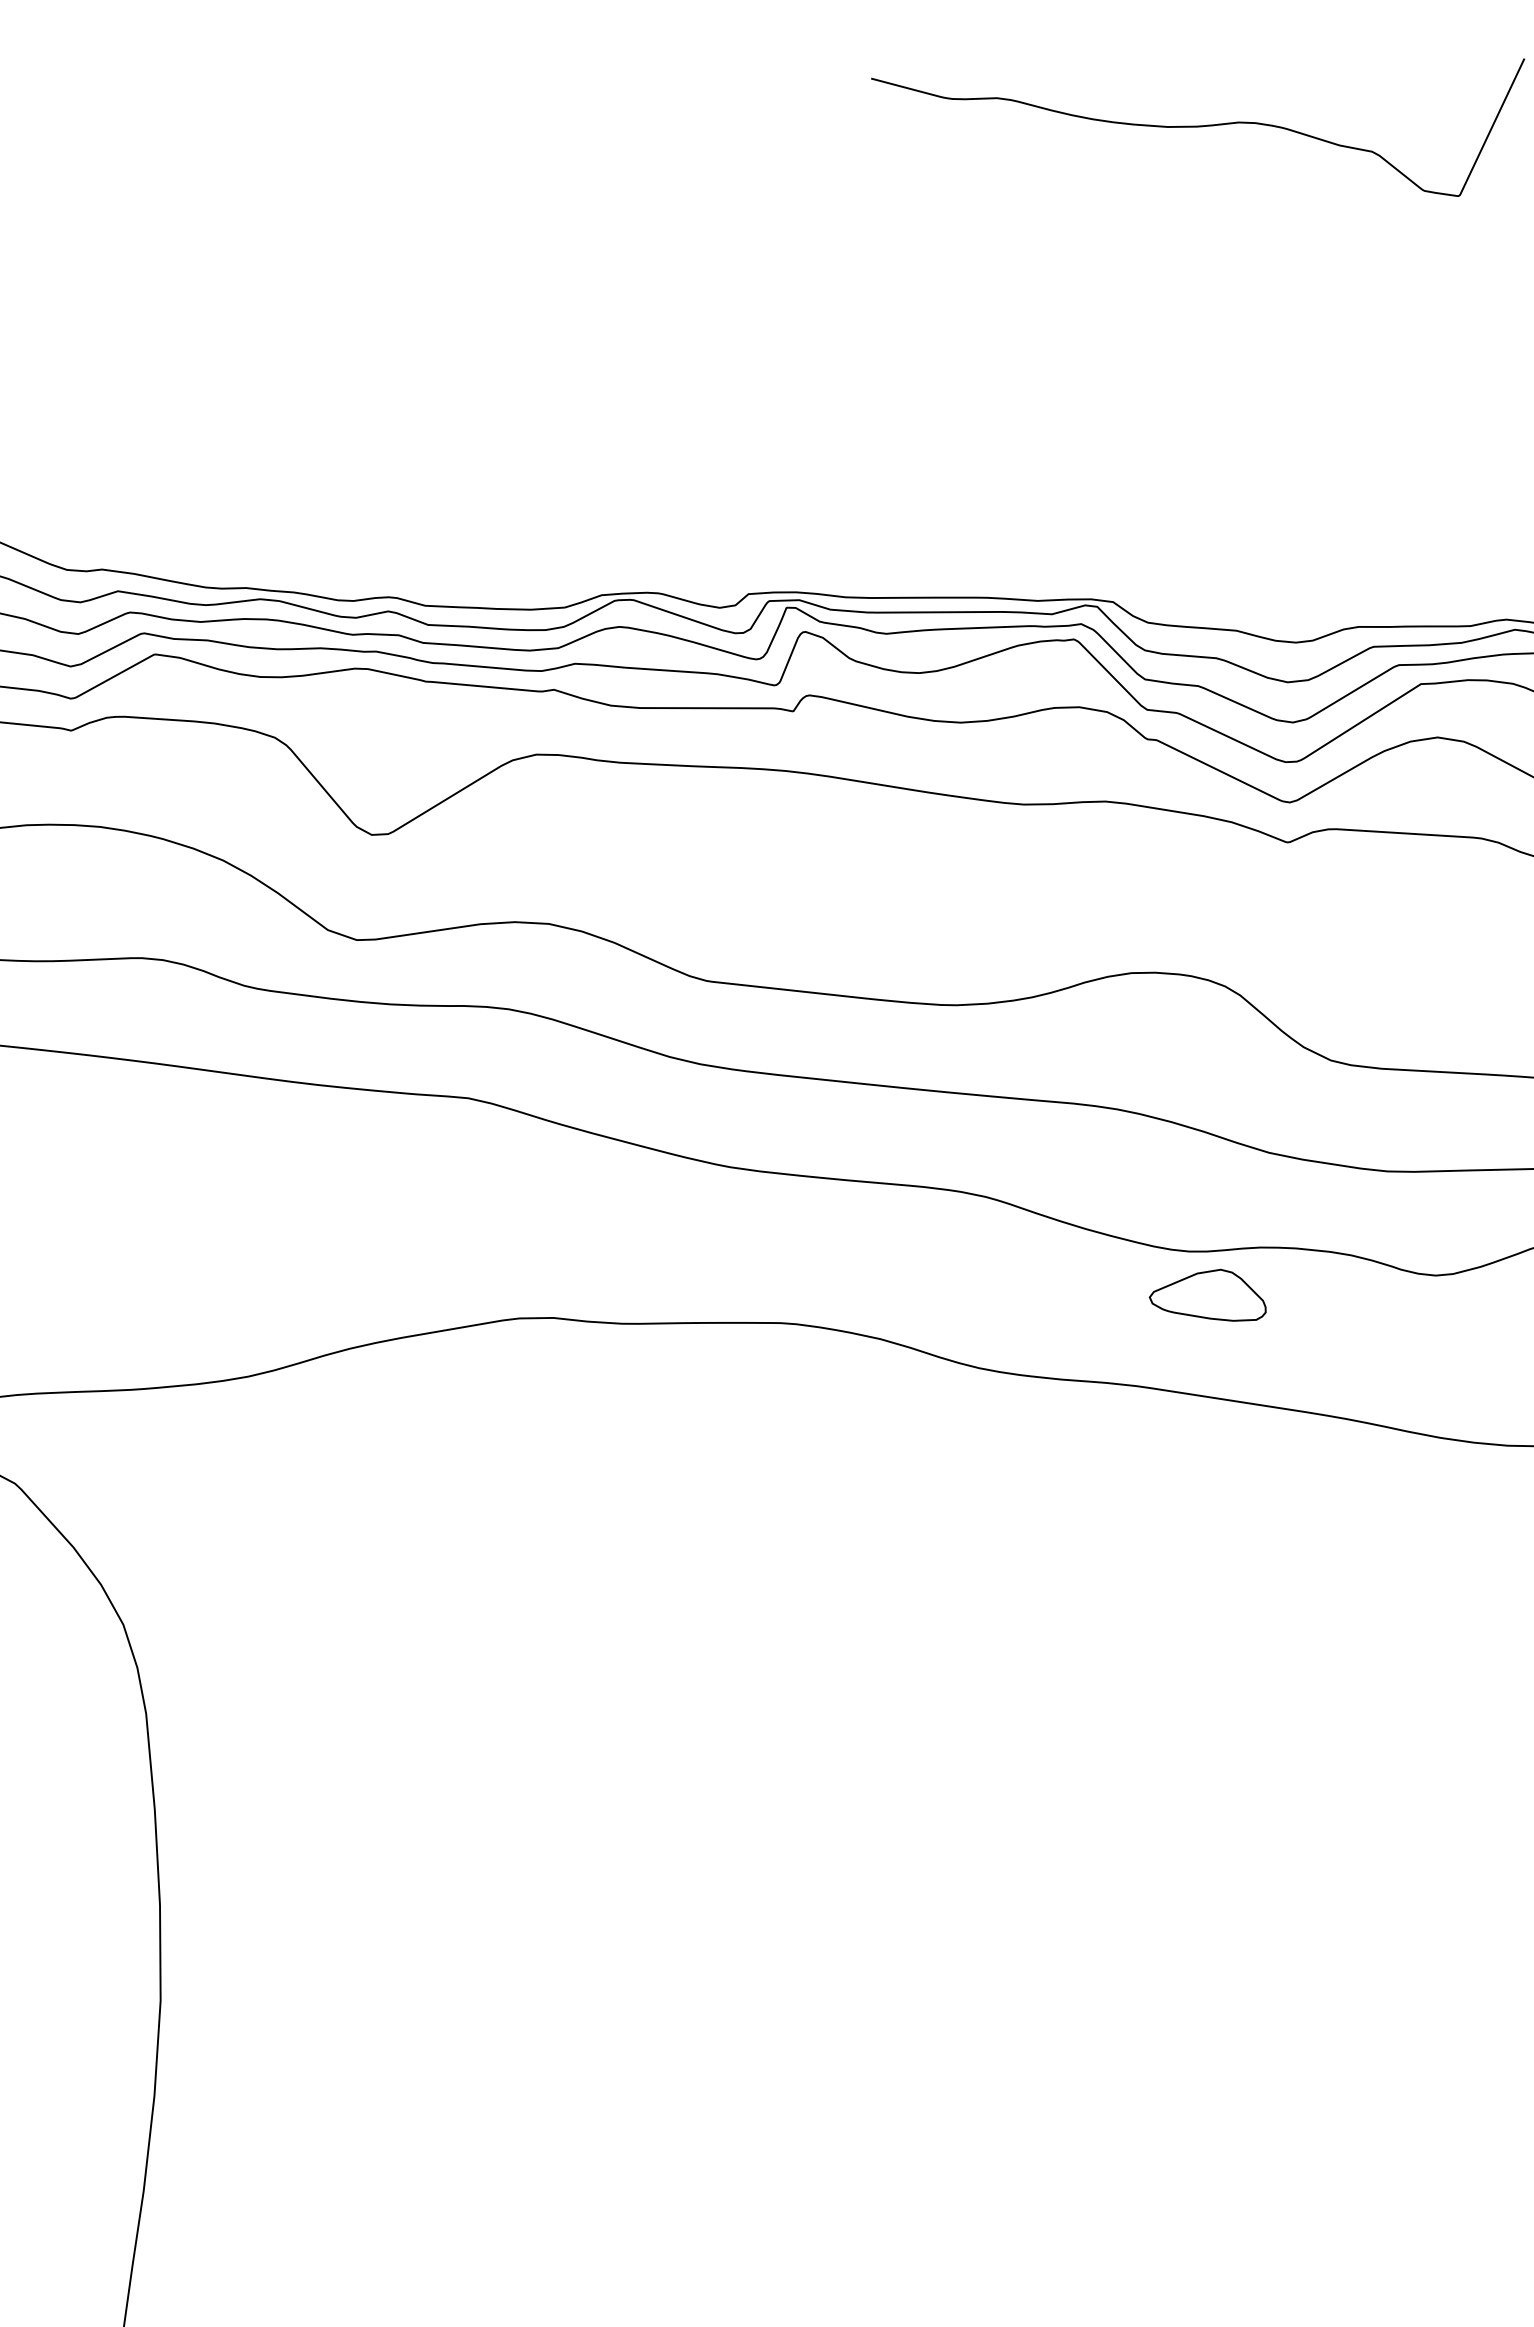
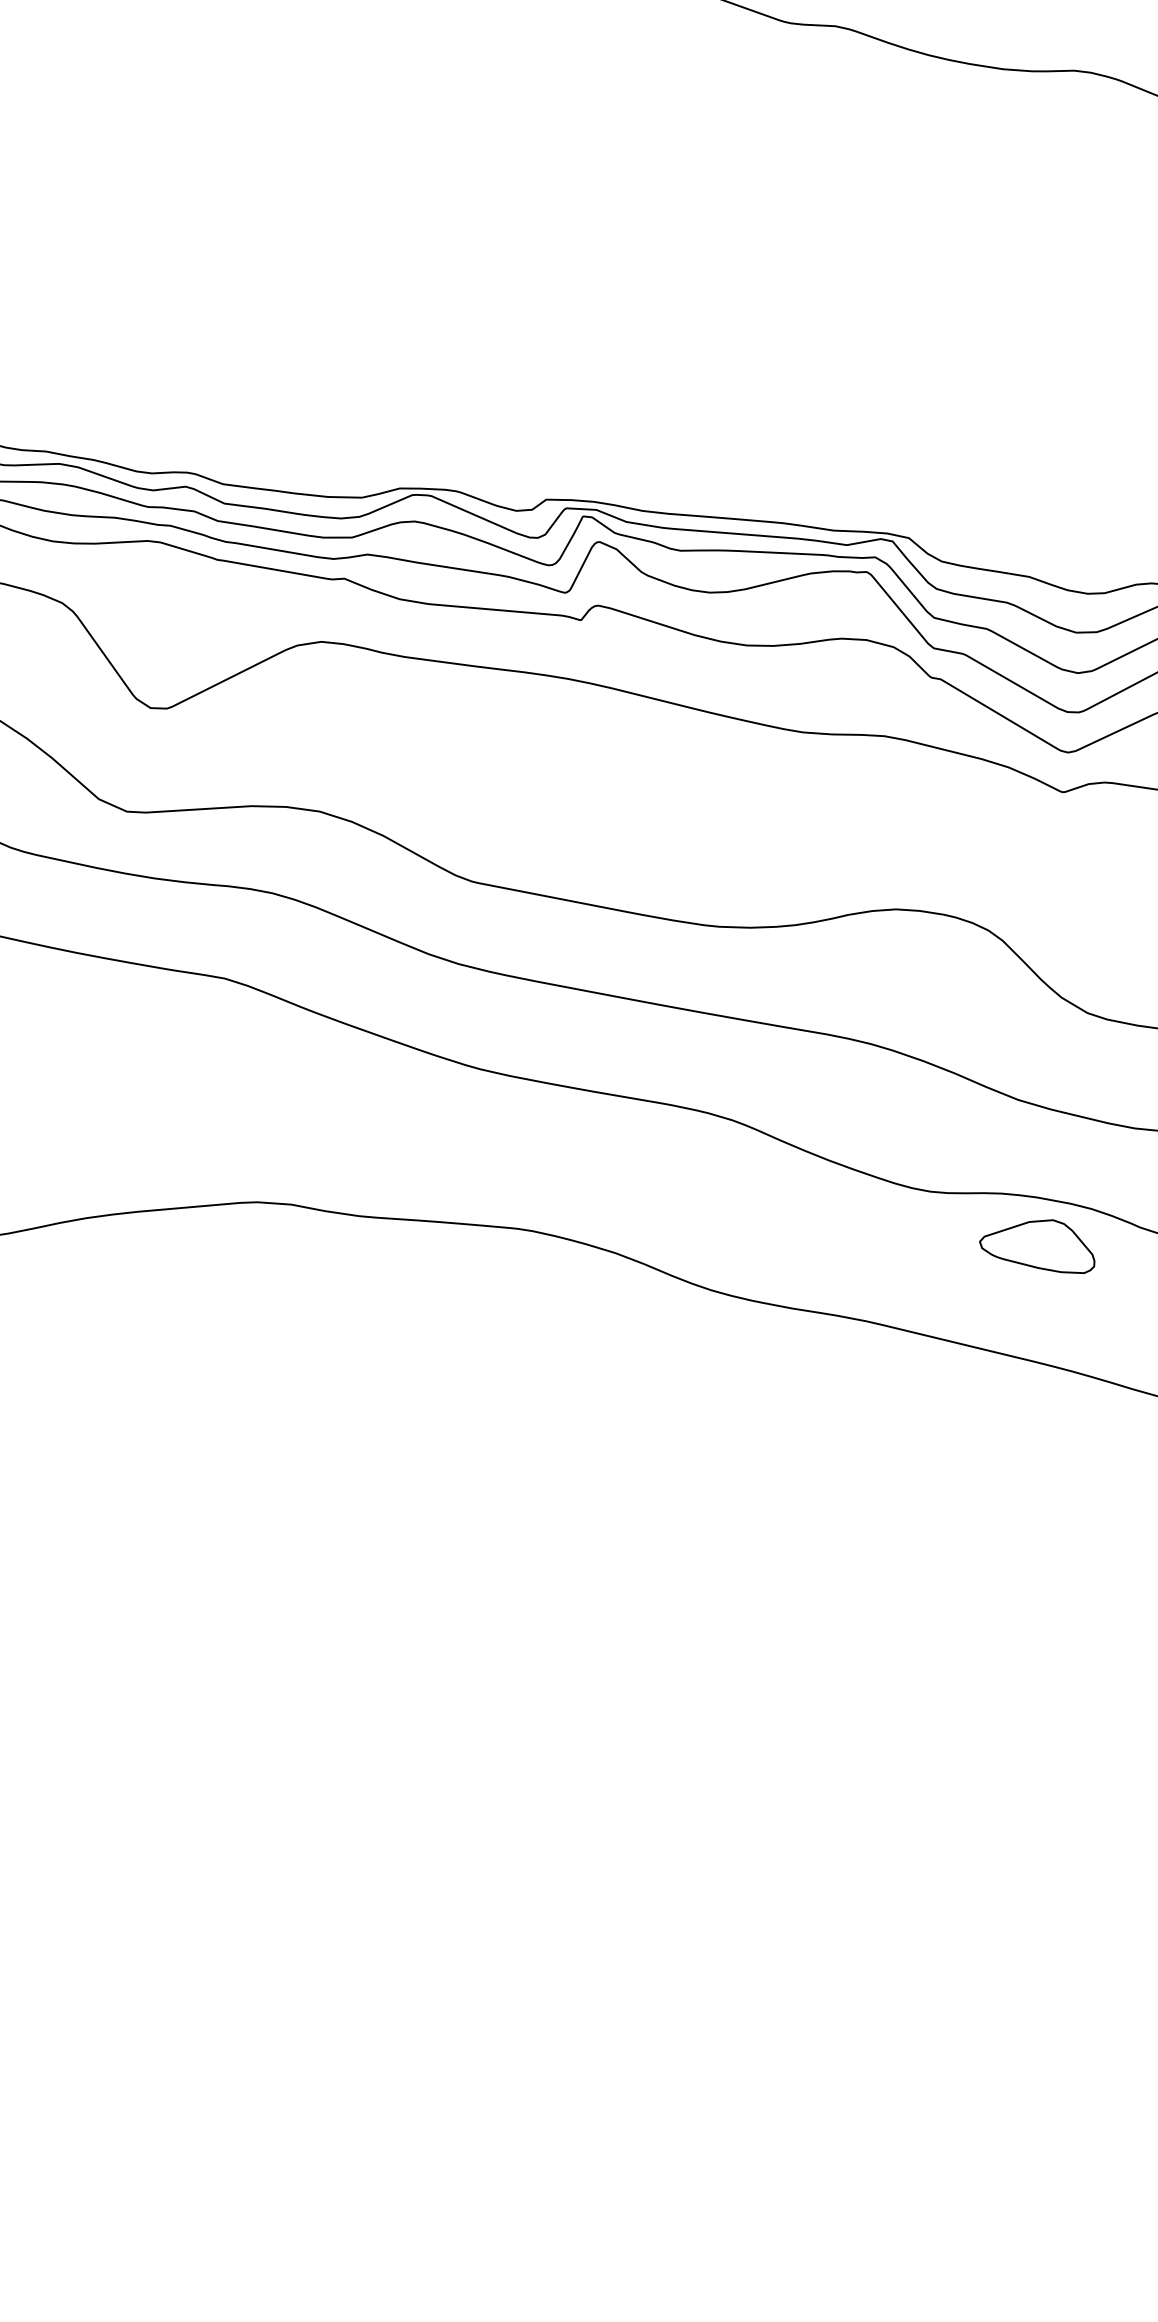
part: (1207, 1294) -> (1037, 1243), moved

